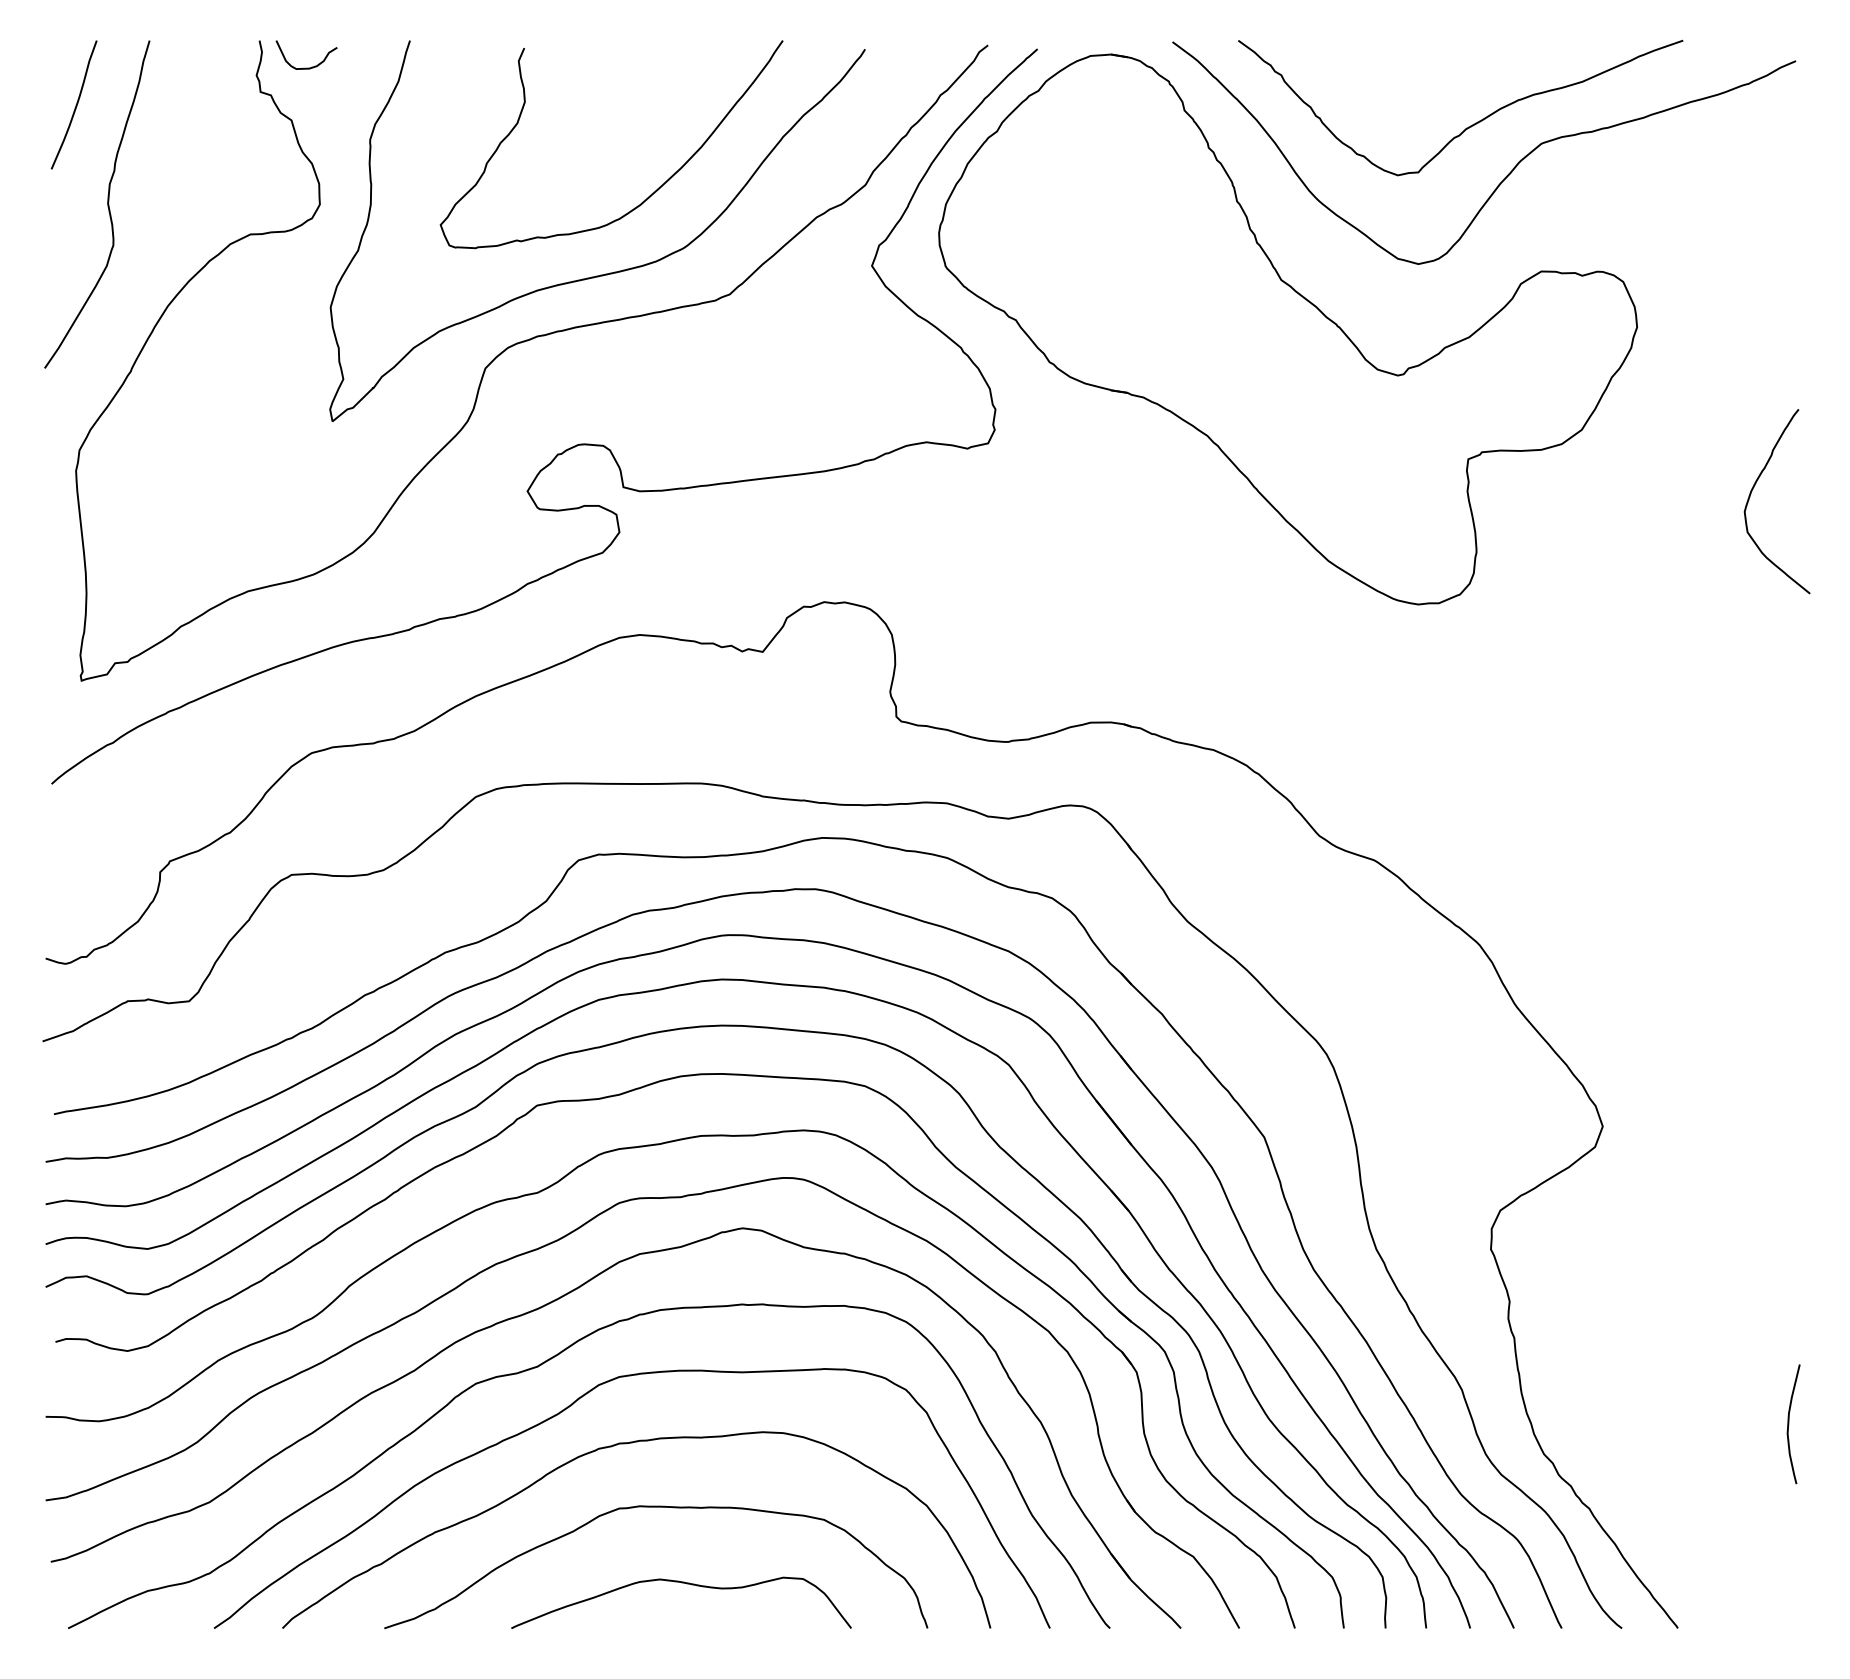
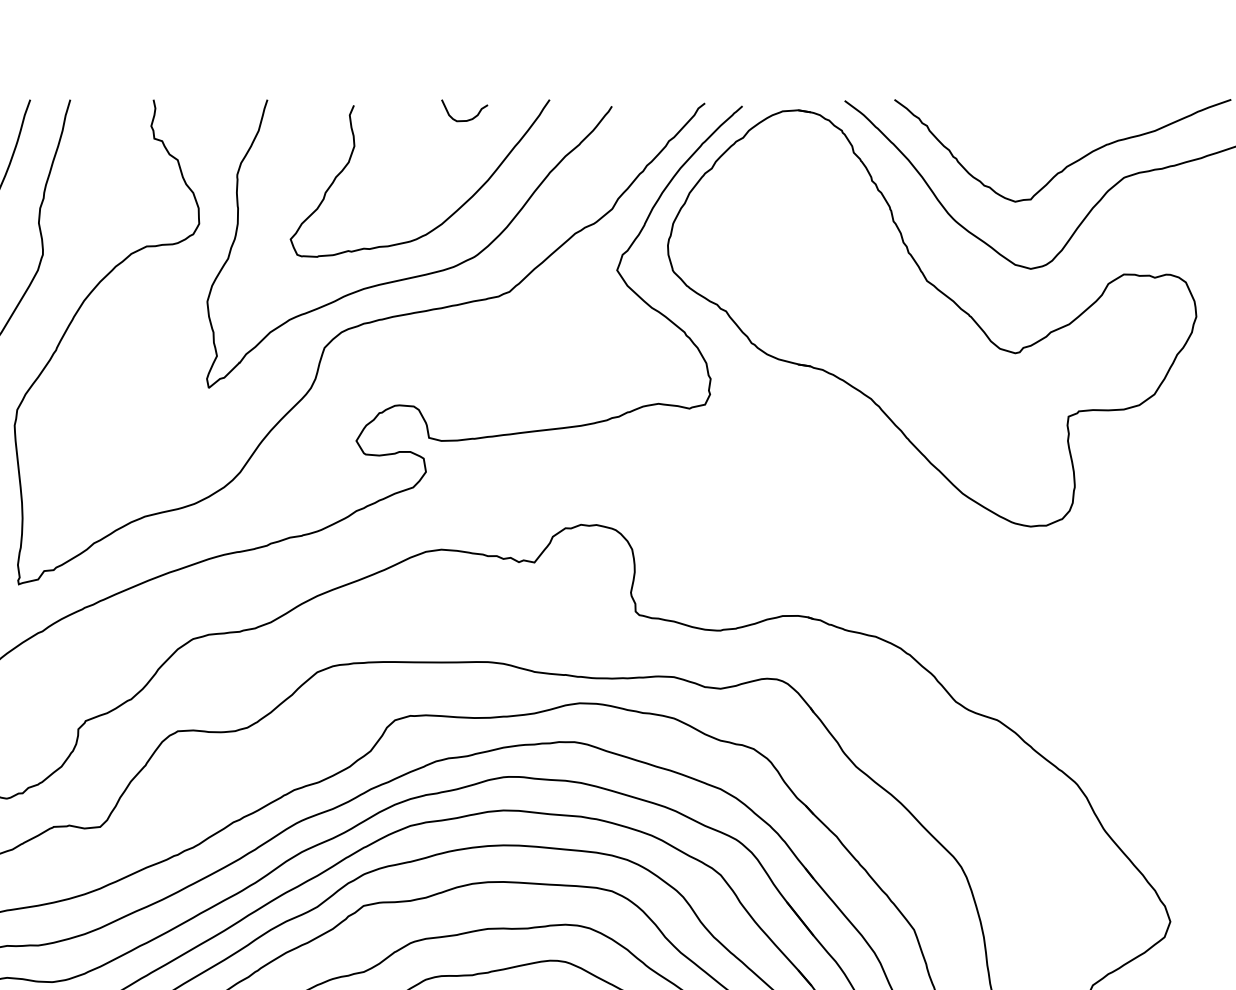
curve: (306, 67) -> (464, 120), moved

